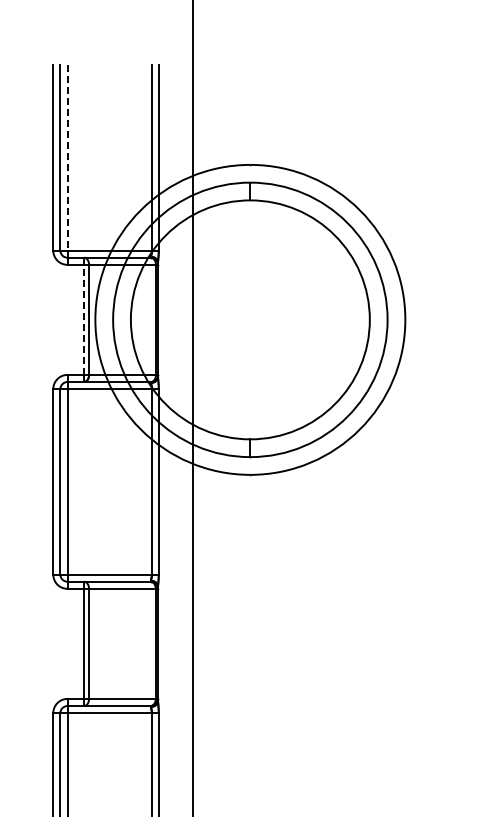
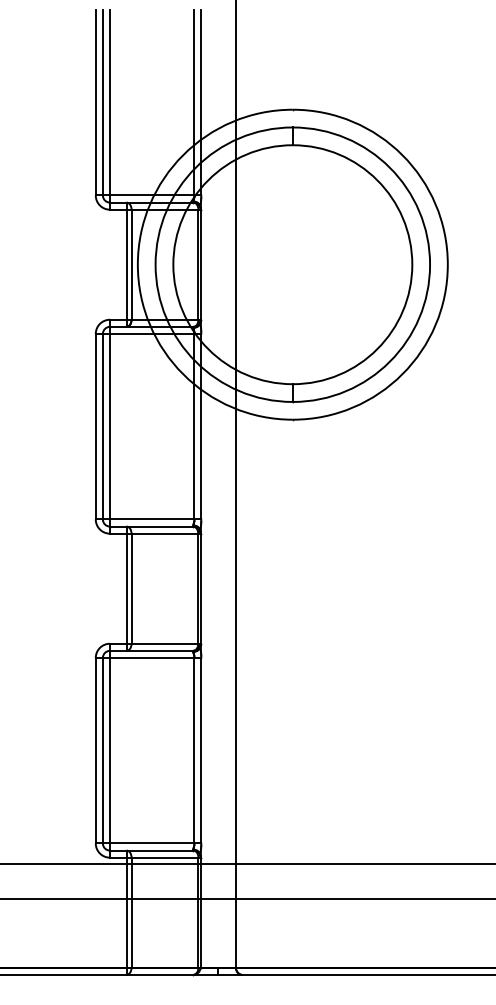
line: (67, 157) -> (109, 102), dashed -> solid
line: (84, 319) -> (126, 264), dashed -> solid

